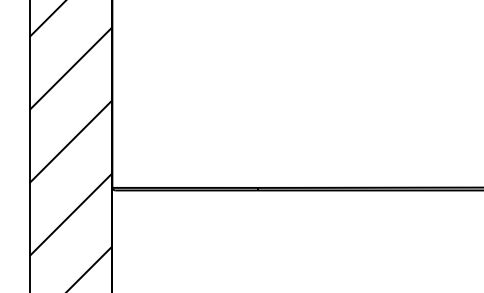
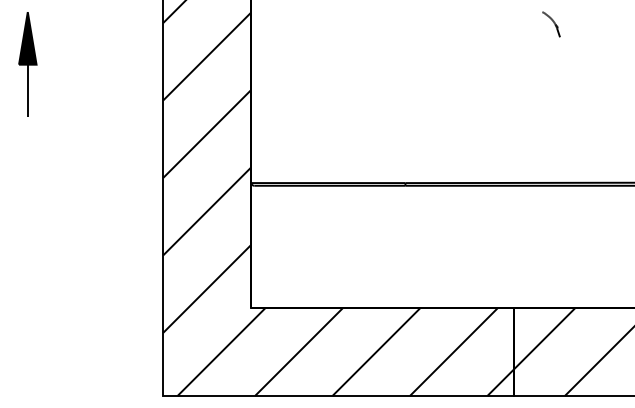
part: (395, 38) -> (551, 24), added

